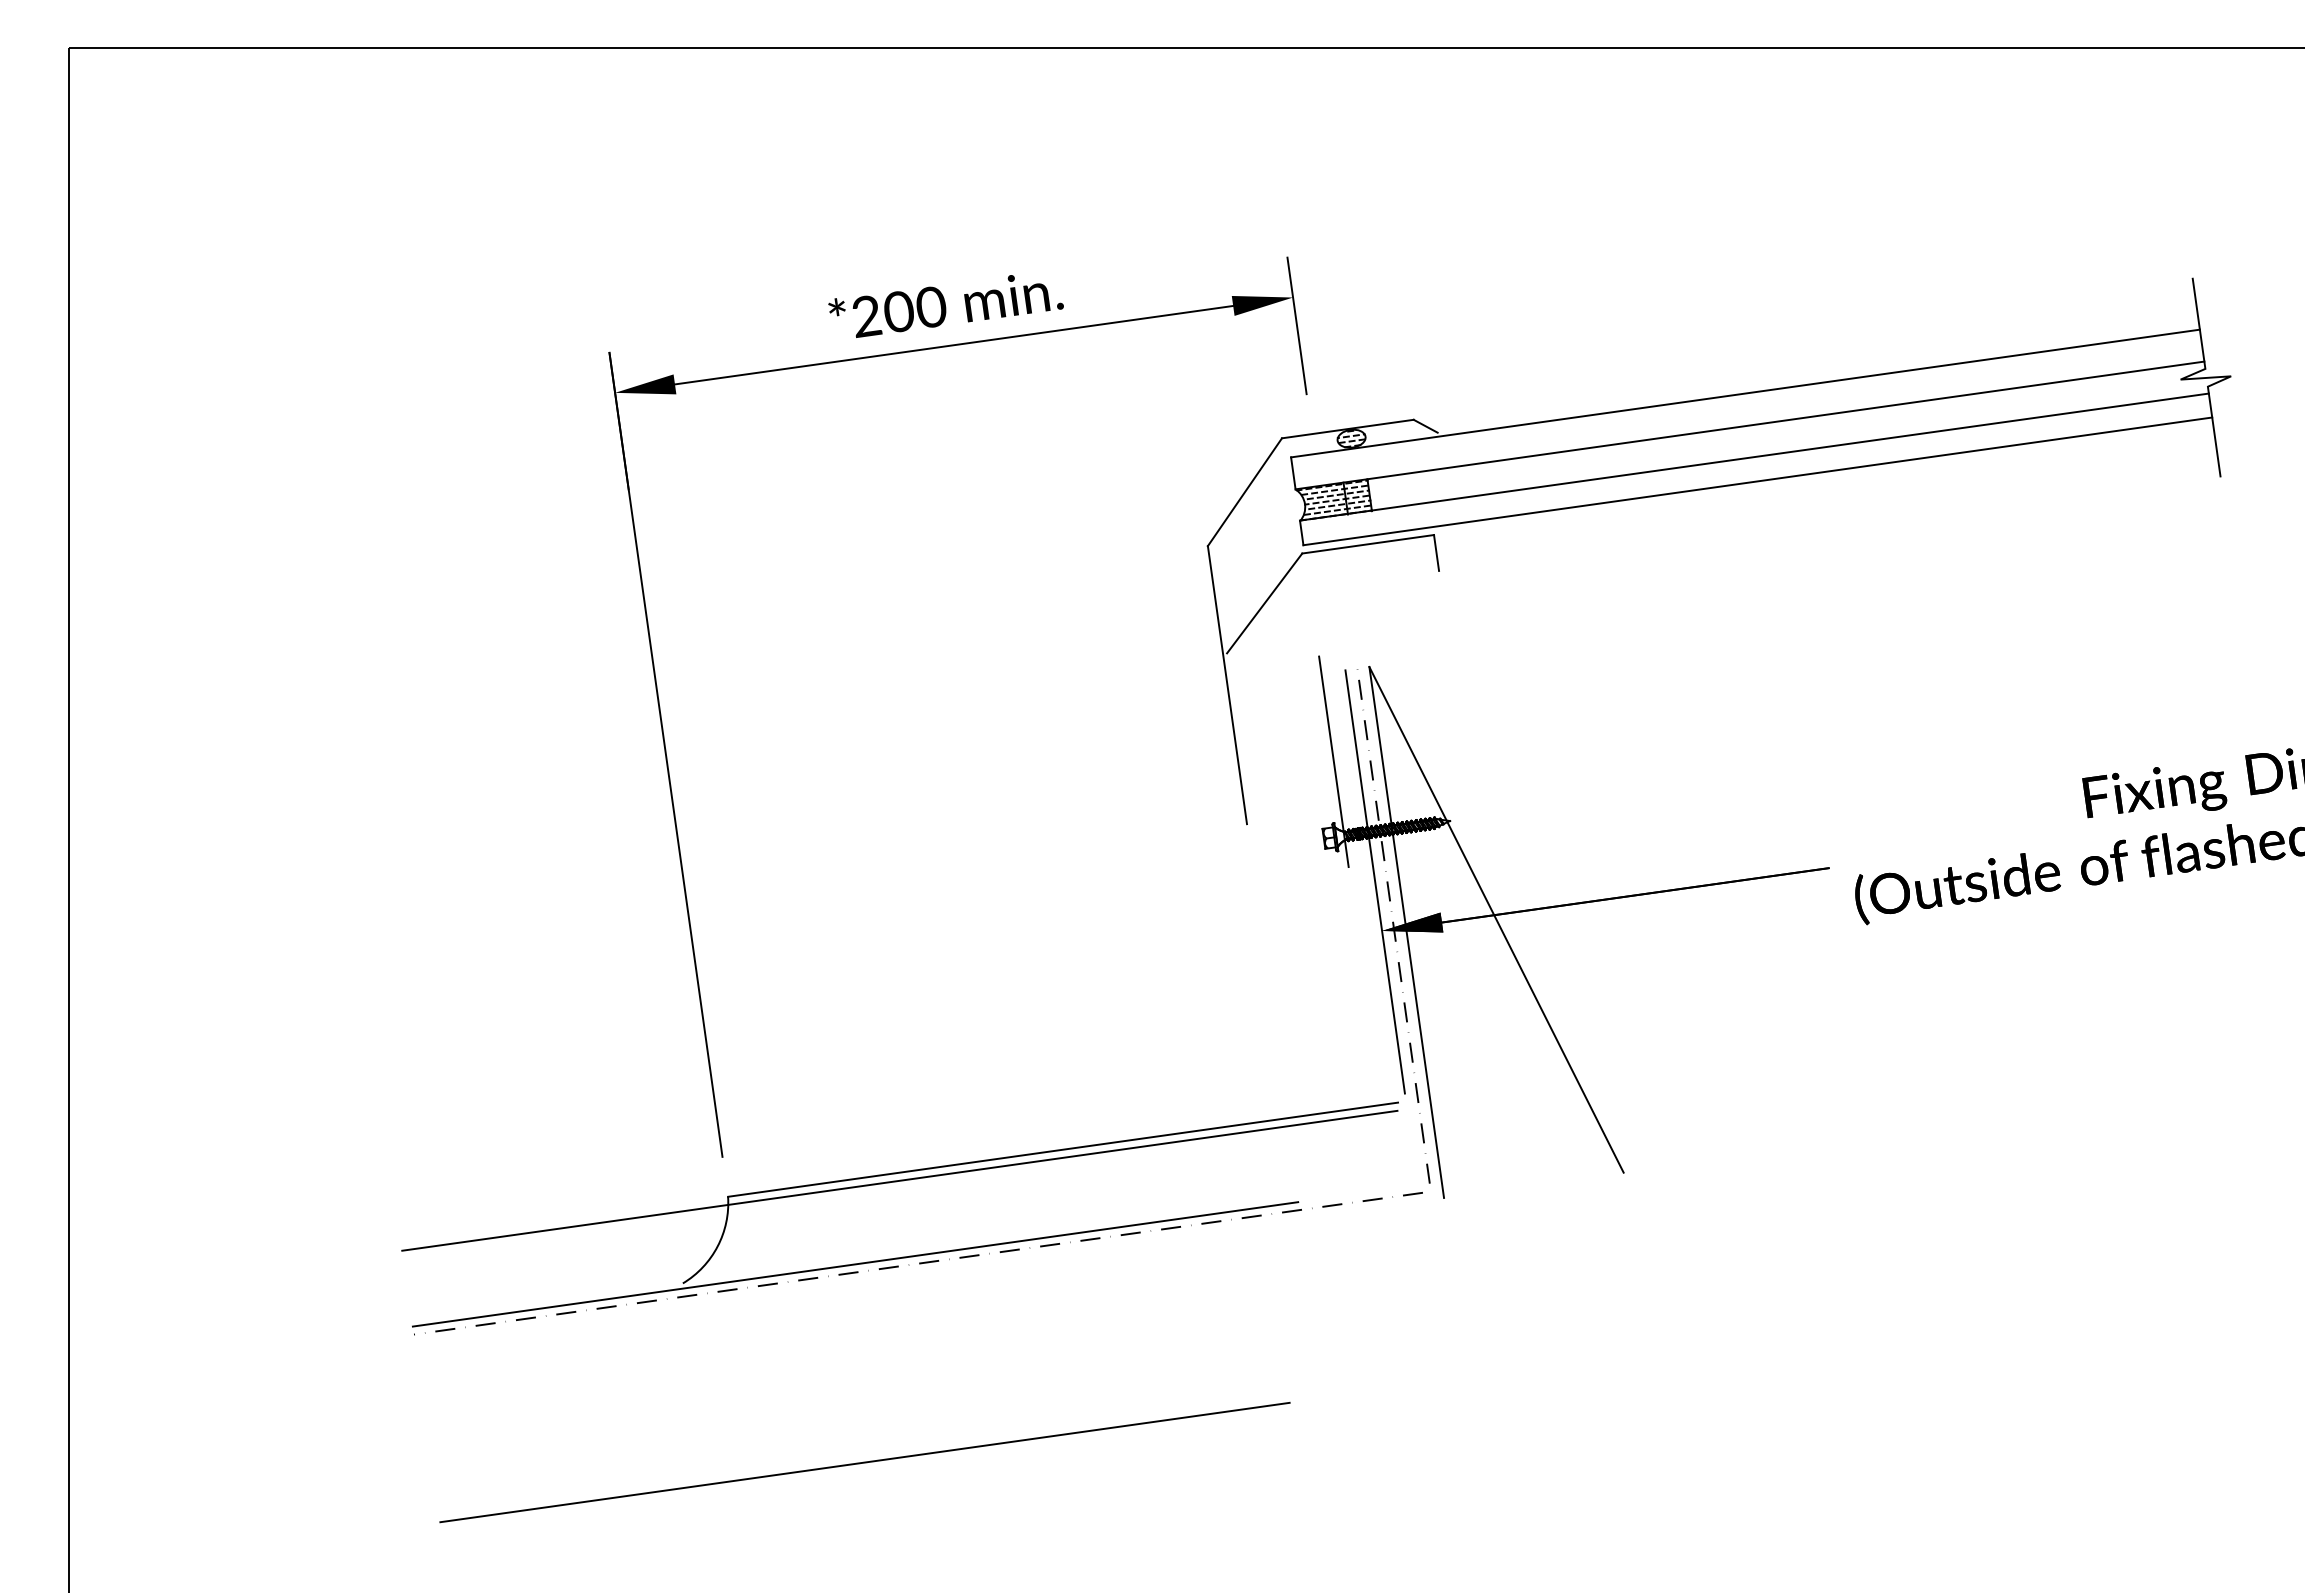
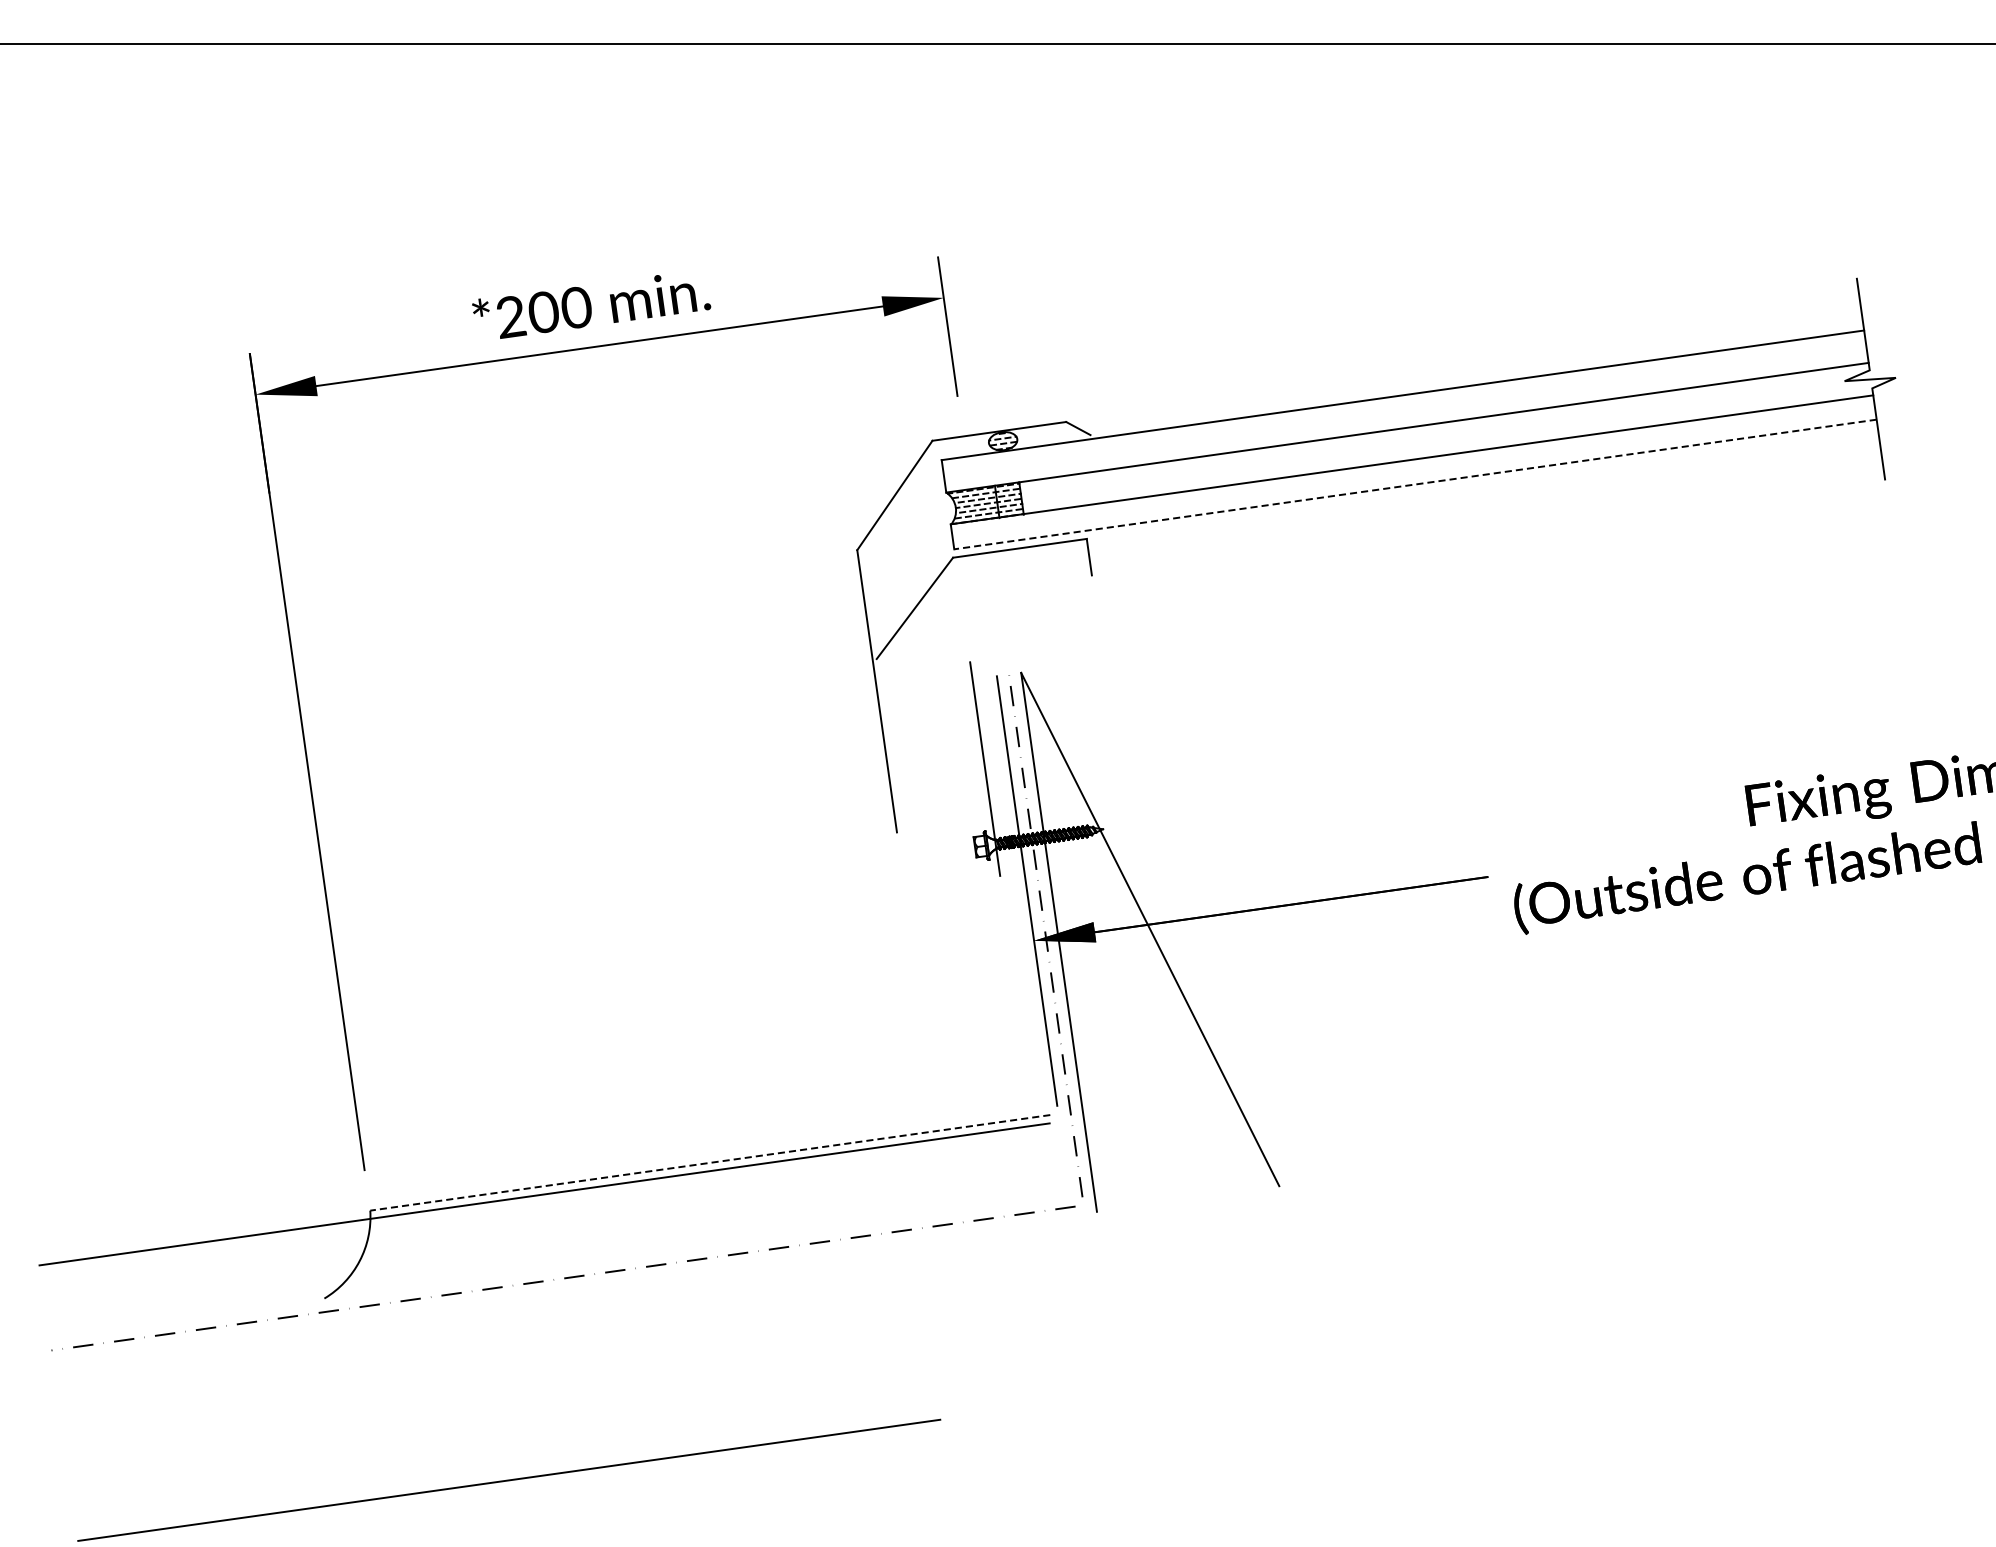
line: (1757, 481) -> (1415, 484), solid -> dashed
line: (1062, 1149) -> (709, 1162), solid -> dashed
line: (855, 1264) -> (499, 1279), removed

